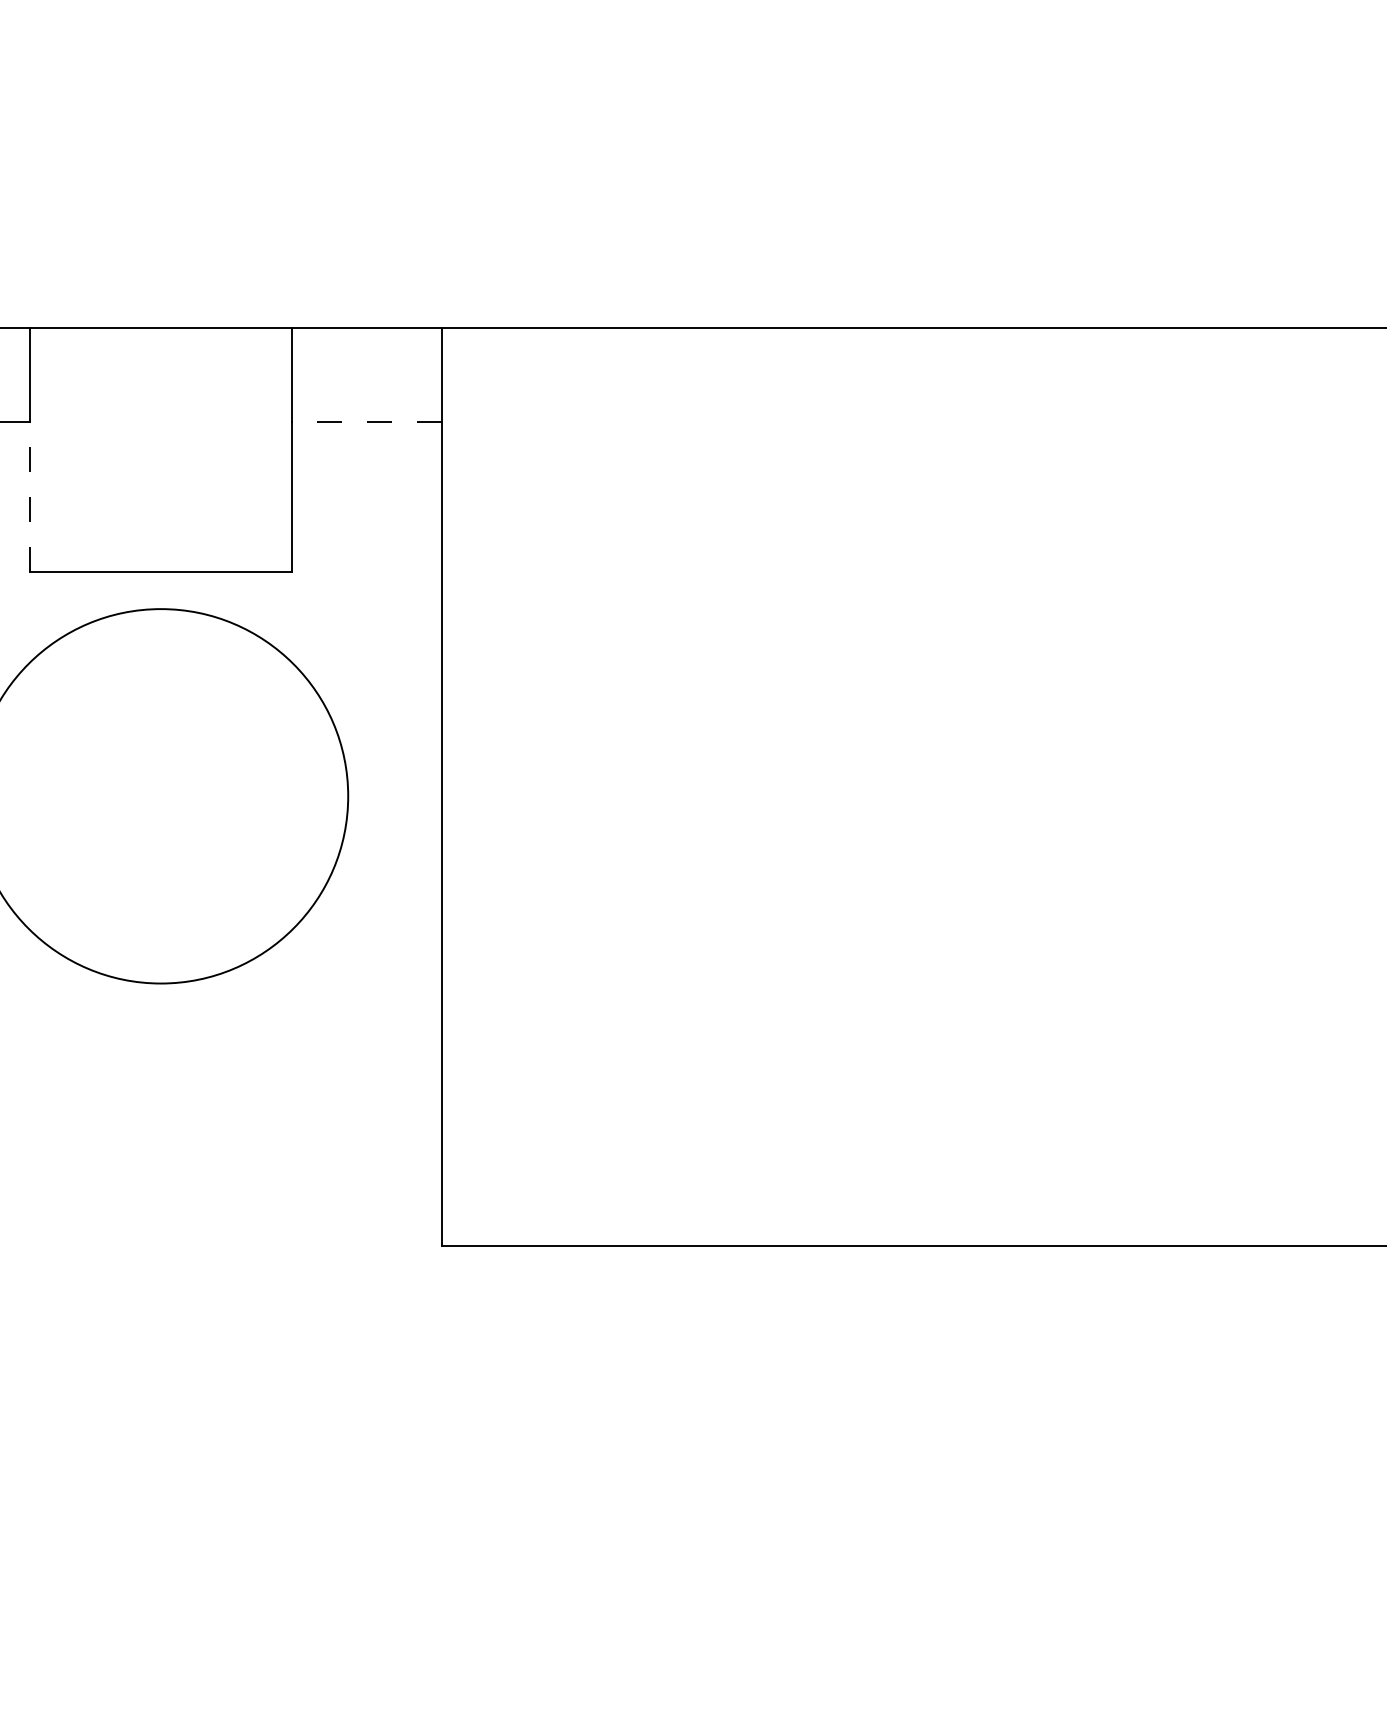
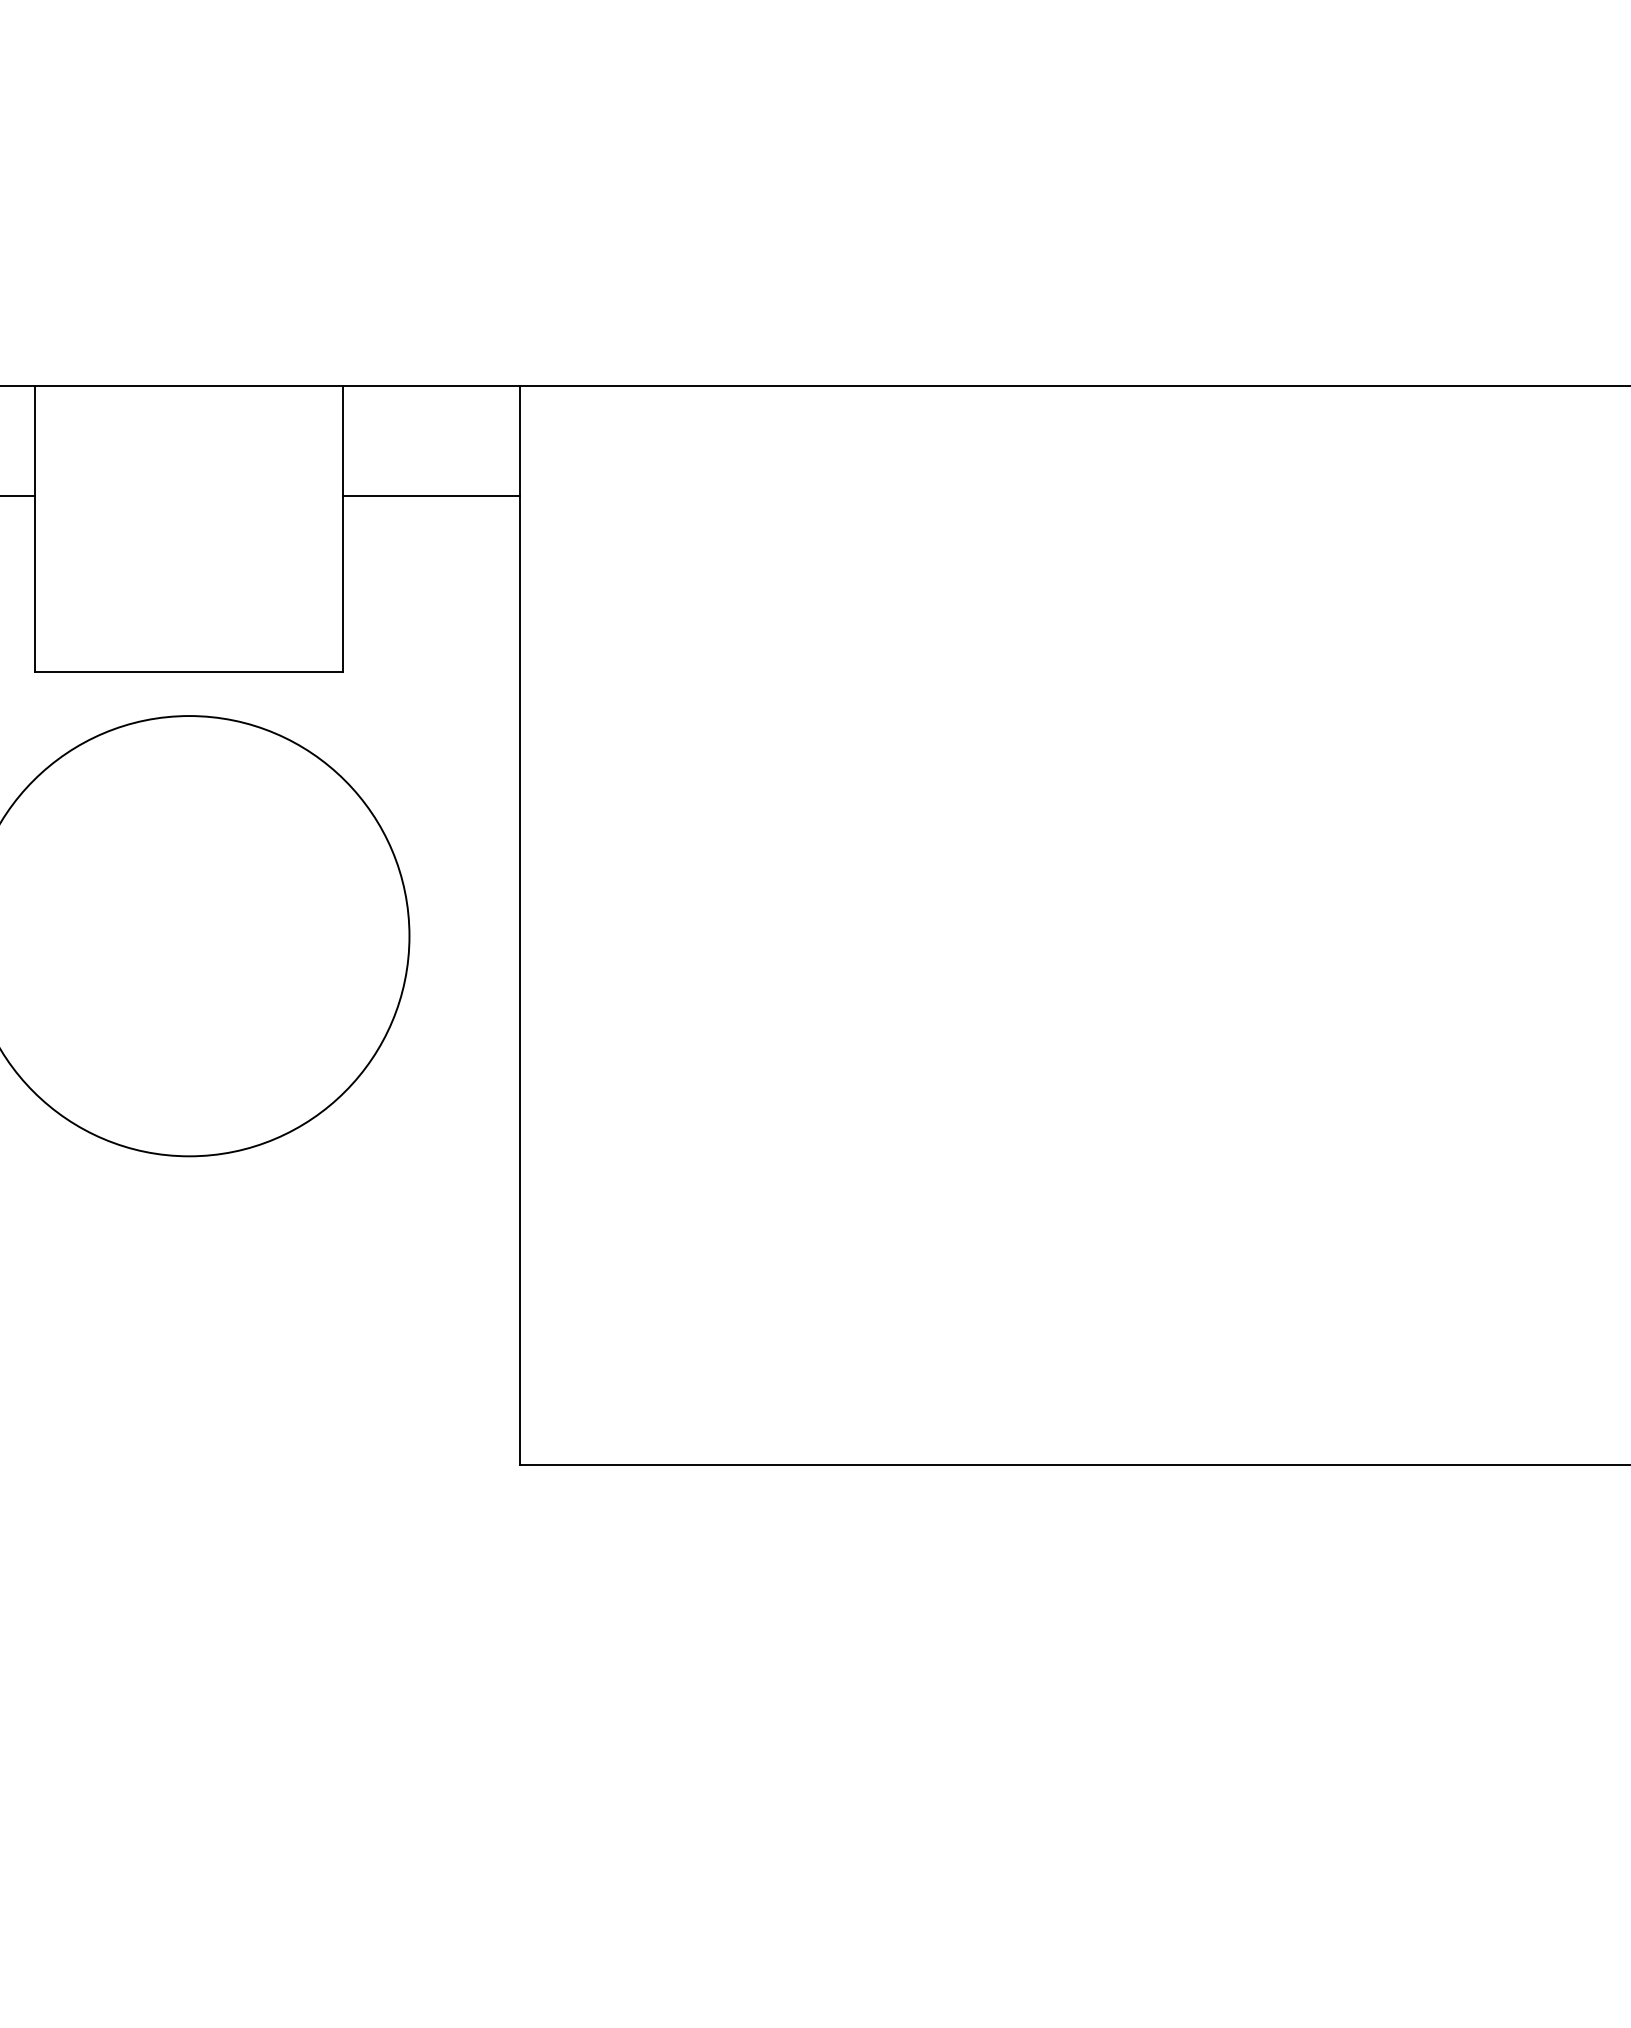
line: (366, 421) -> (431, 495), dashed -> solid
line: (30, 496) -> (35, 583), dashed -> solid

